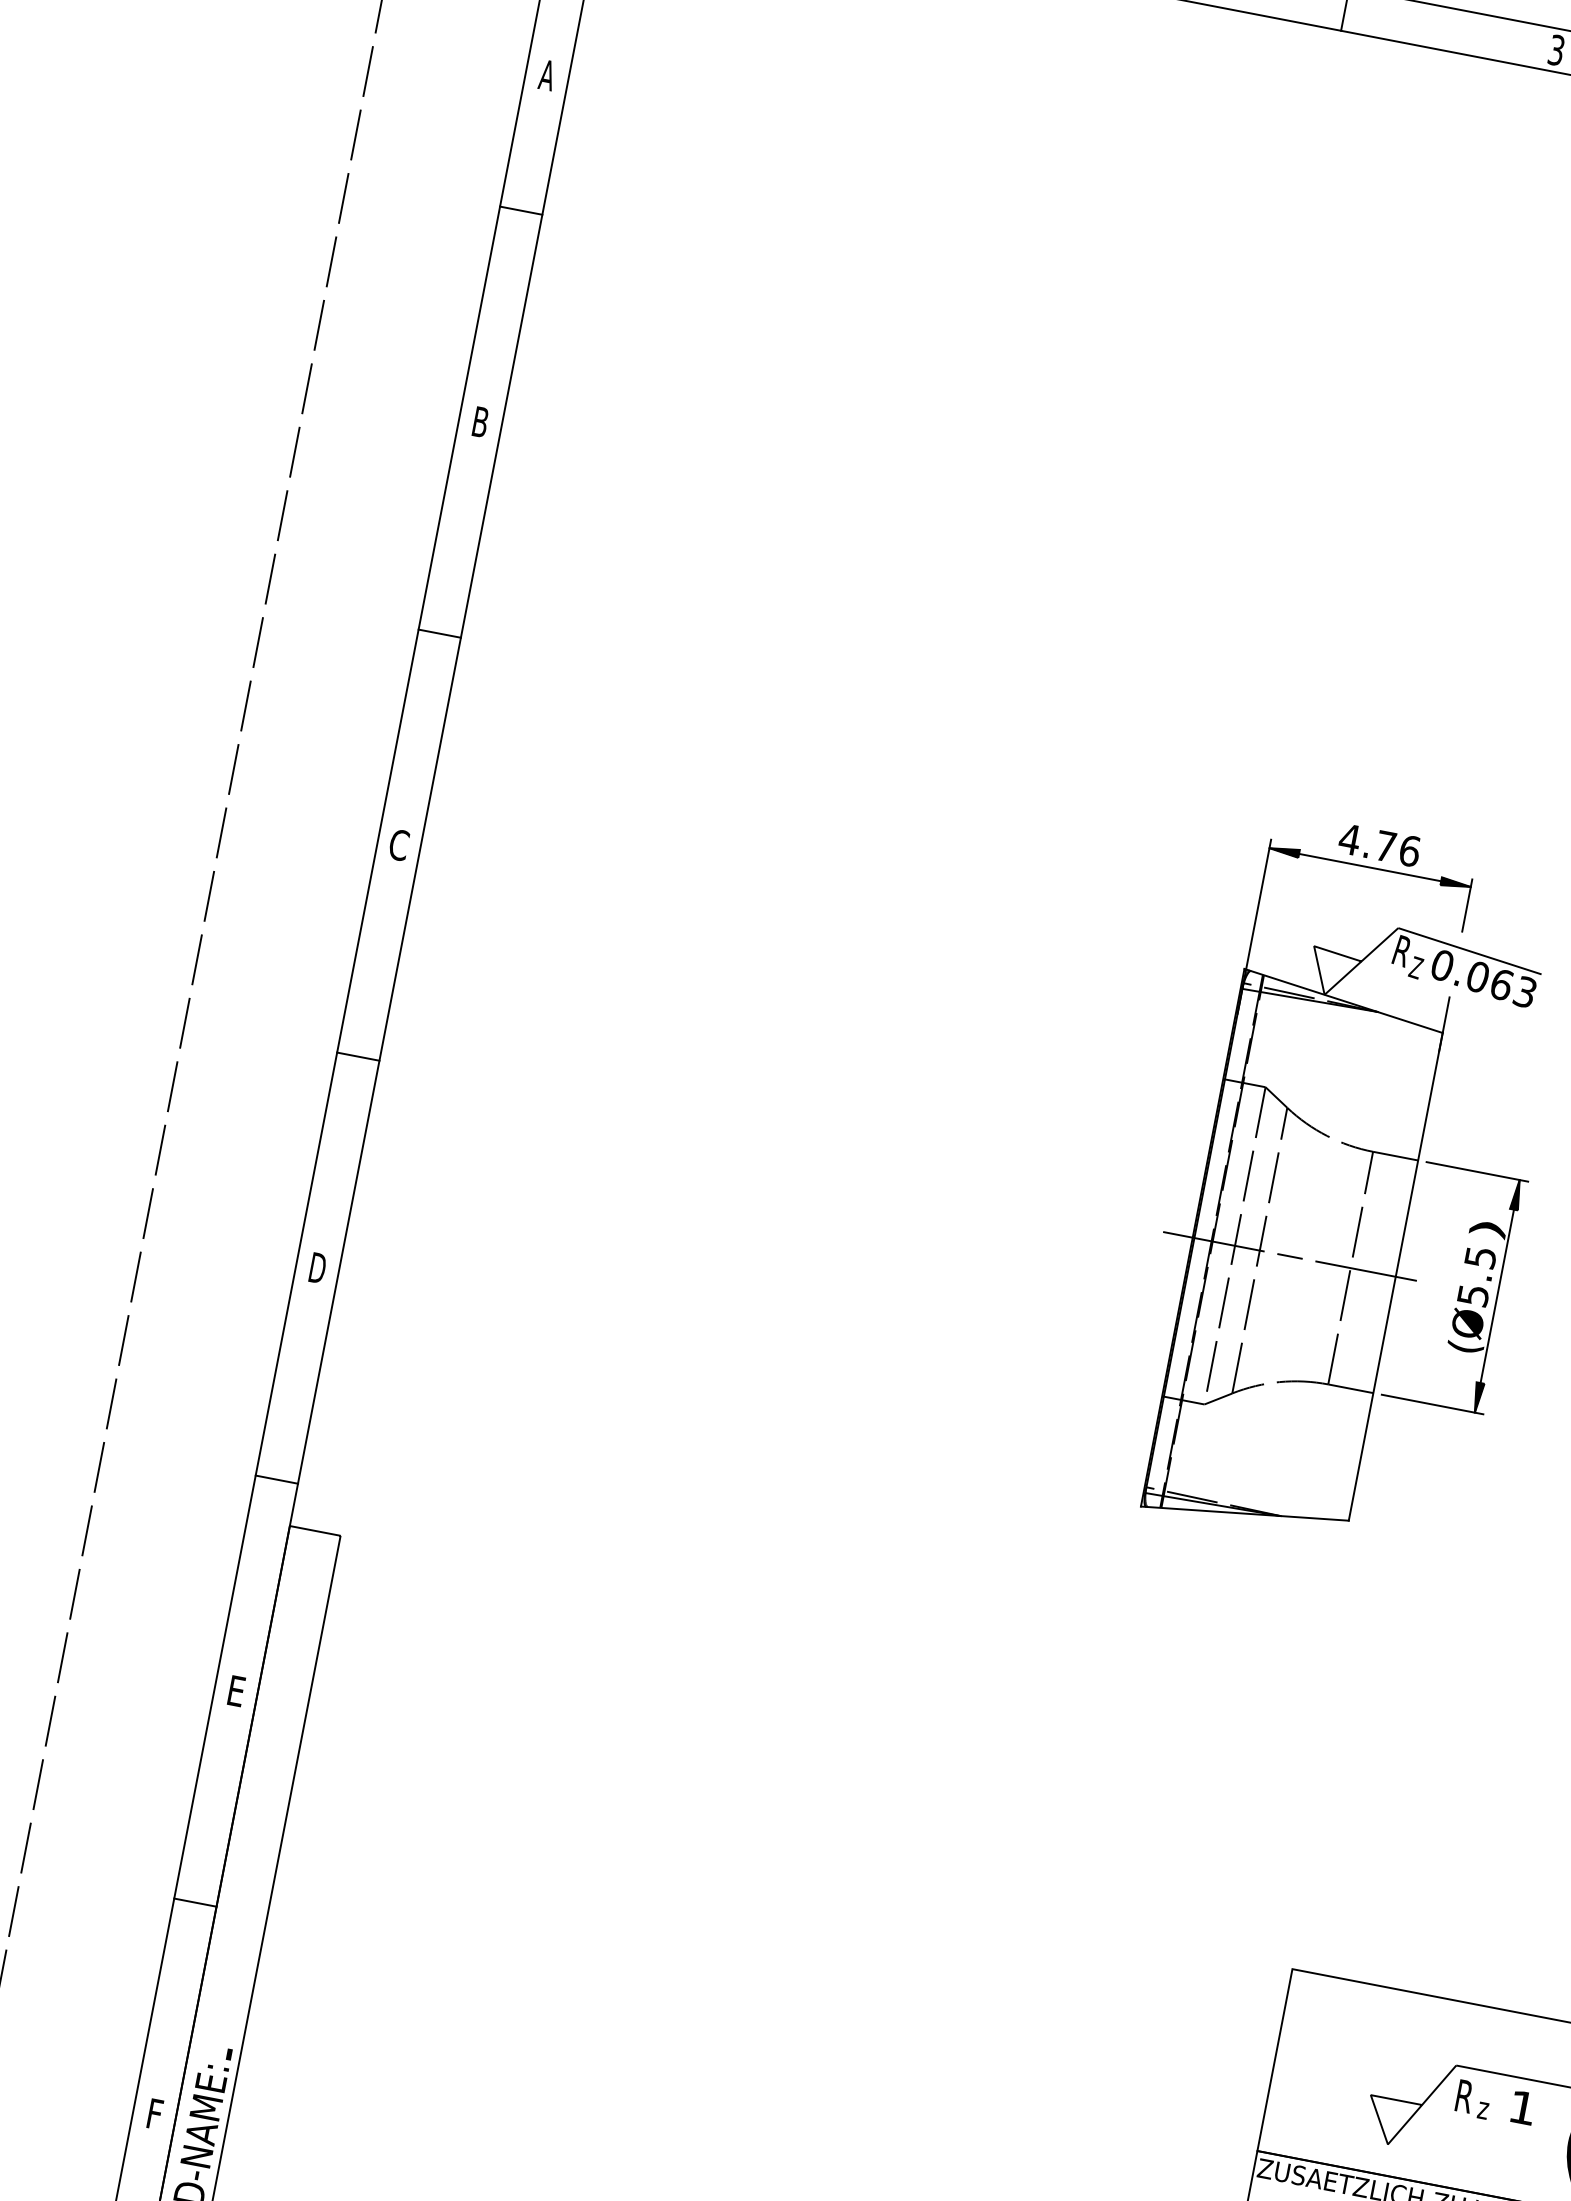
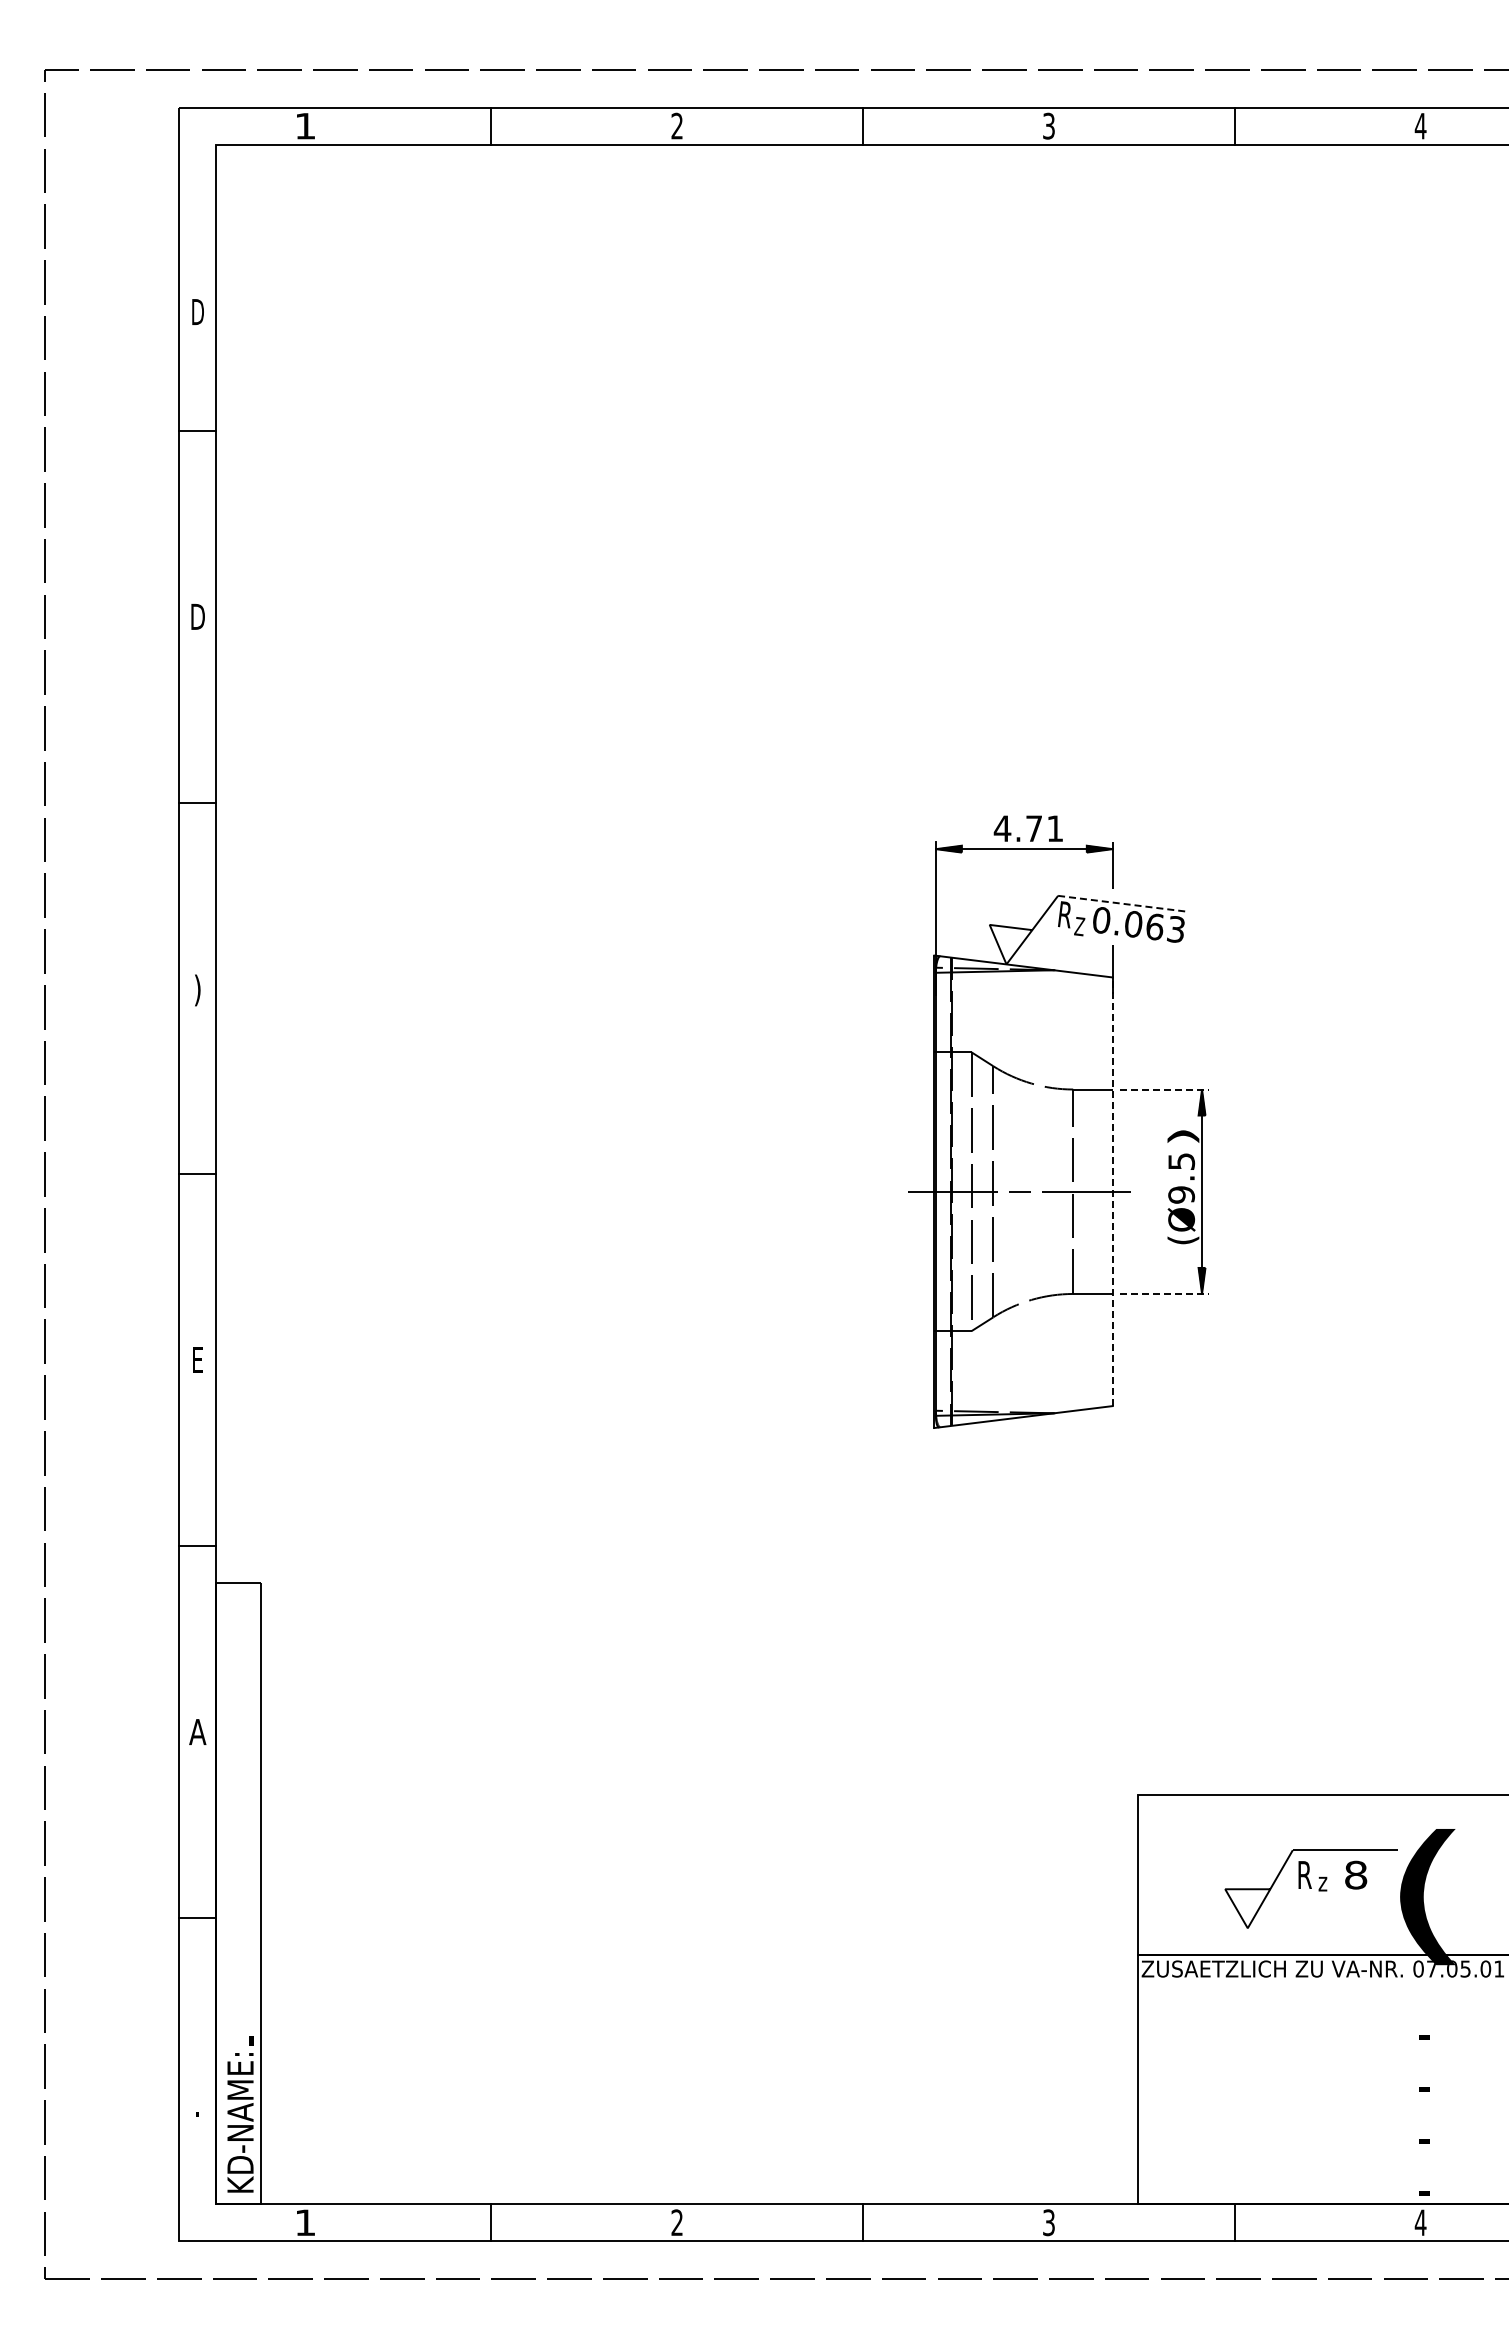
text: (547, 74) -> (197, 311), A -> D
text: (480, 421) -> (197, 616), B -> D
text: (398, 847) -> (197, 990), C -> )
text: (1410, 850) -> (1055, 828), 4.76 -> 4.71
line: (1469, 950) -> (1122, 903), solid -> dashed
line: (1476, 1171) -> (1164, 1089), solid -> dashed
text: (318, 1268) -> (198, 1360), D -> E
line: (1395, 1276) -> (1112, 1191), solid -> dashed
text: (1473, 1294) -> (1181, 1194), (Ø5.5 -> (Ø9.5
line: (1432, 1403) -> (1164, 1293), solid -> dashed
text: (235, 1691) -> (197, 1732), E -> A
text: (1523, 2107) -> (1356, 1874), 1 -> 8
text: (155, 2113) -> (198, 2103), F -> .

